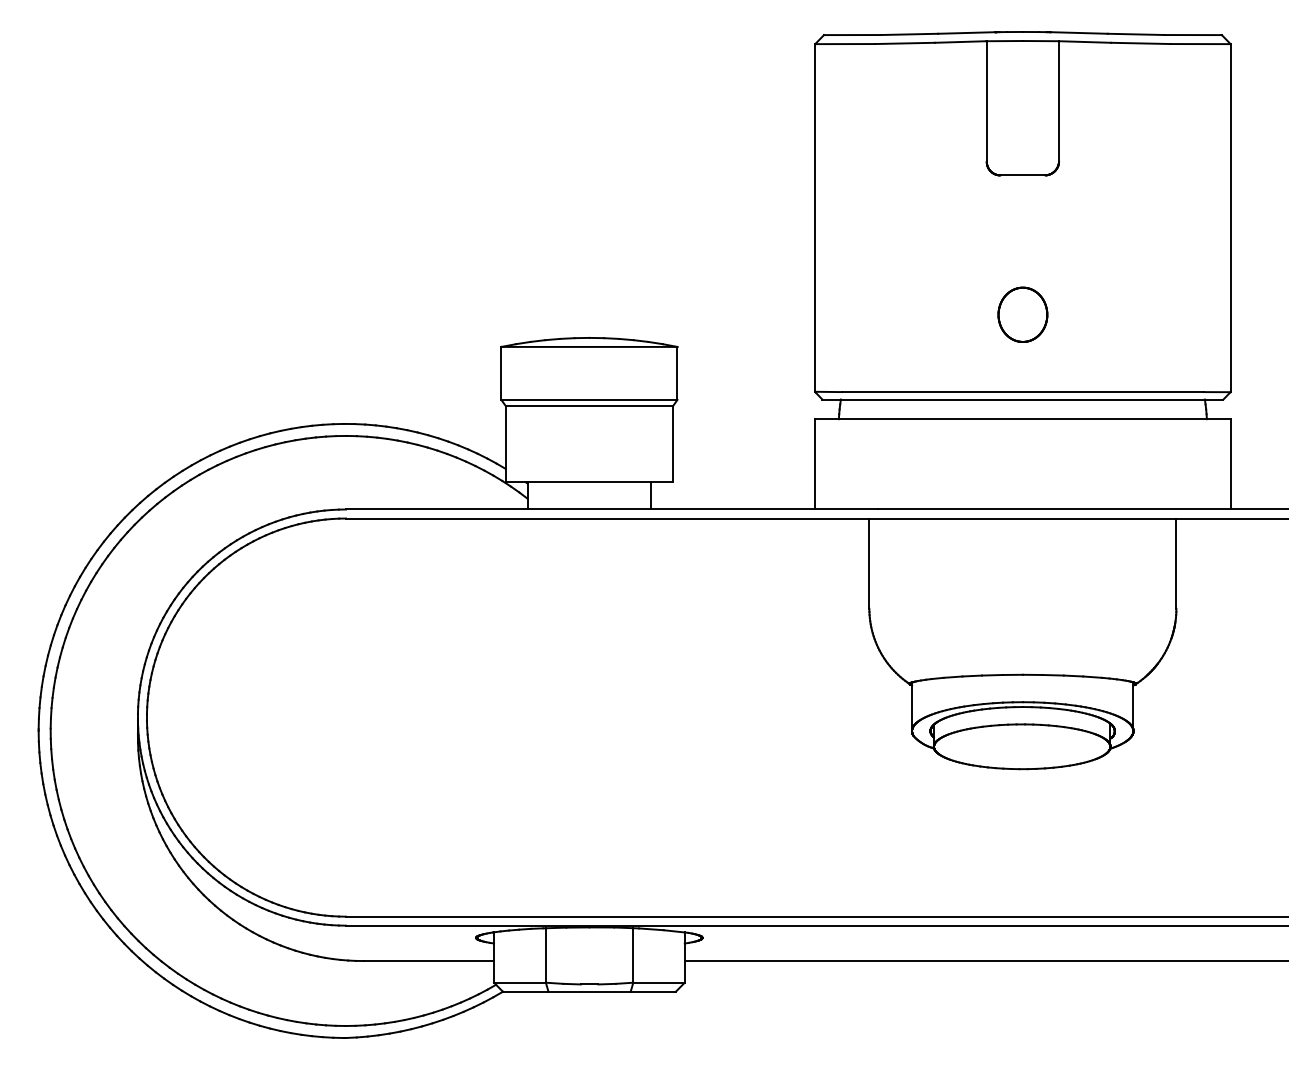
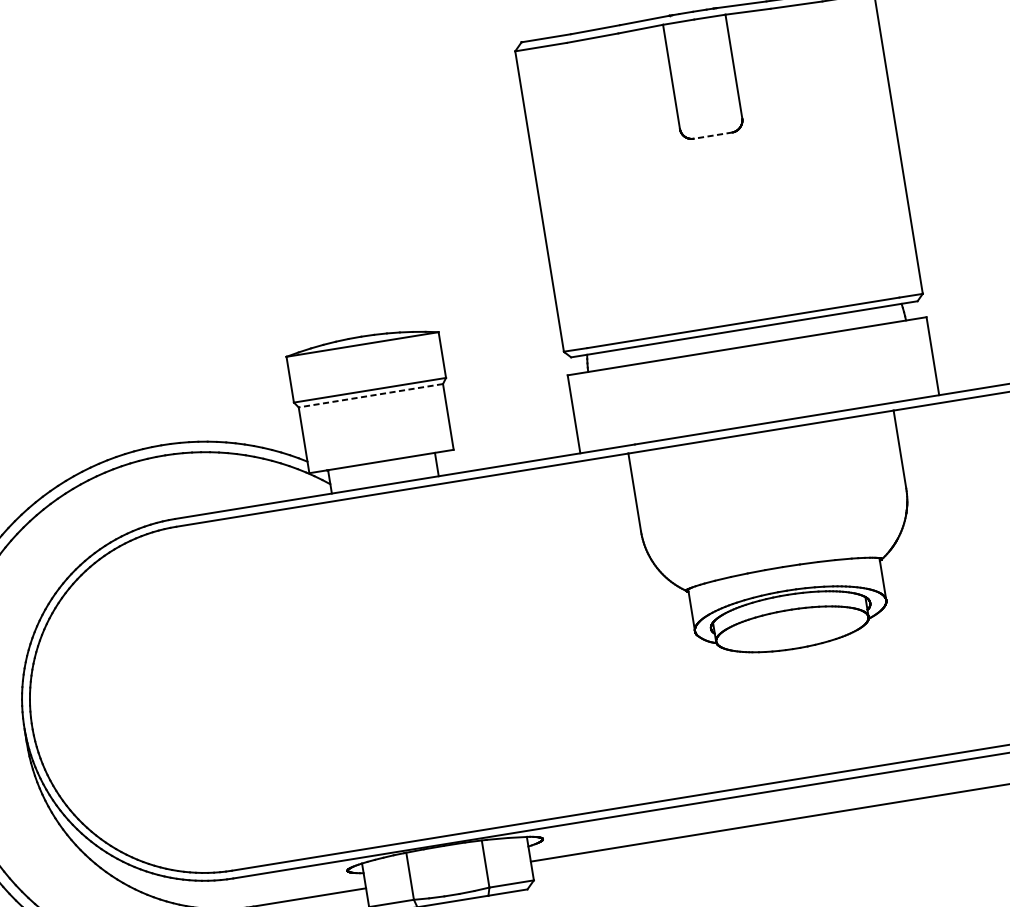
line: (1022, 175) -> (712, 135), solid -> dashed
part: (1022, 314) -> (732, 255), removed
line: (589, 406) -> (370, 395), solid -> dashed

